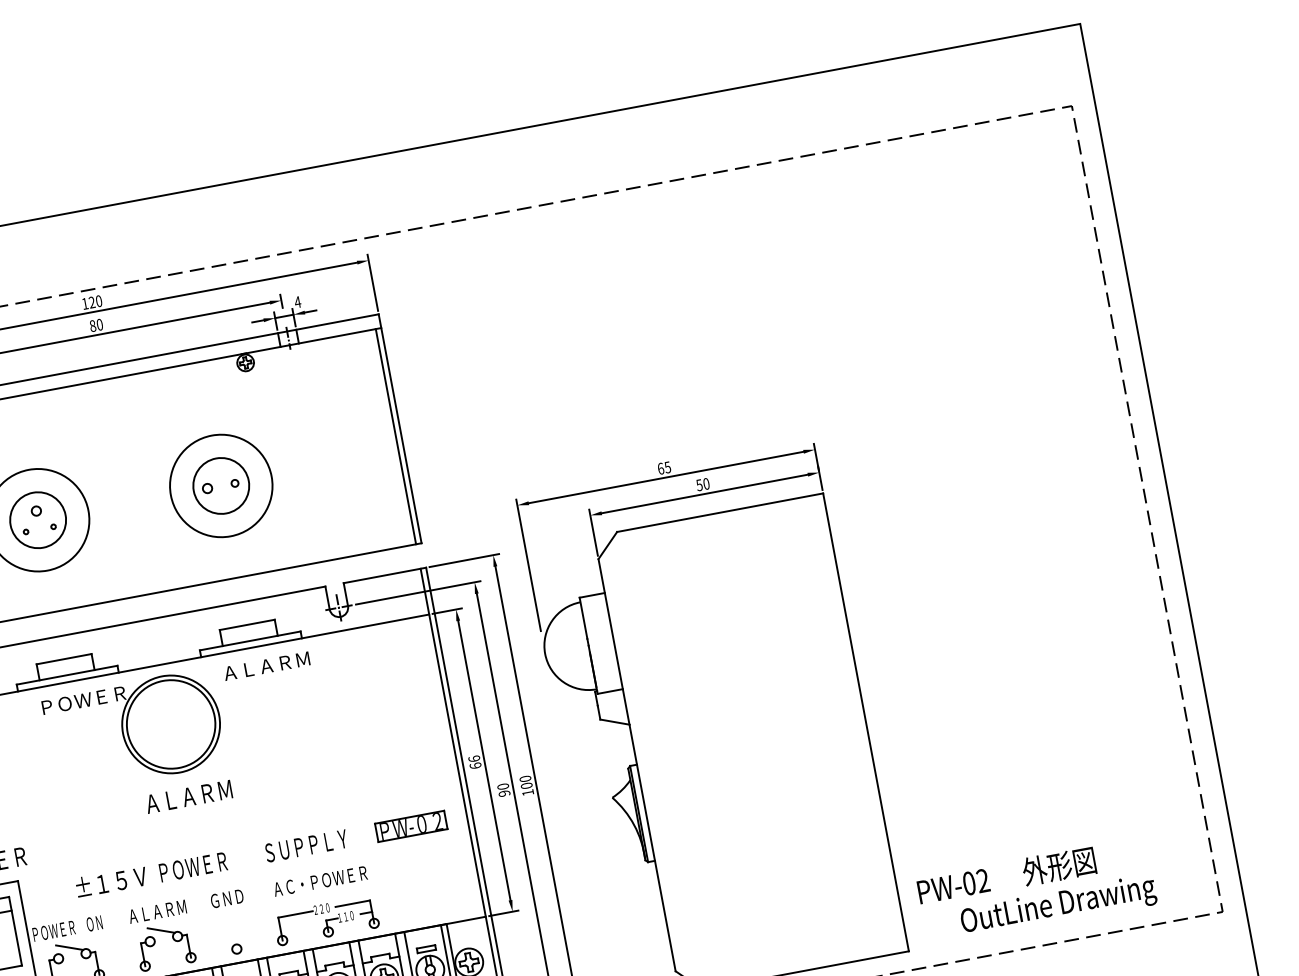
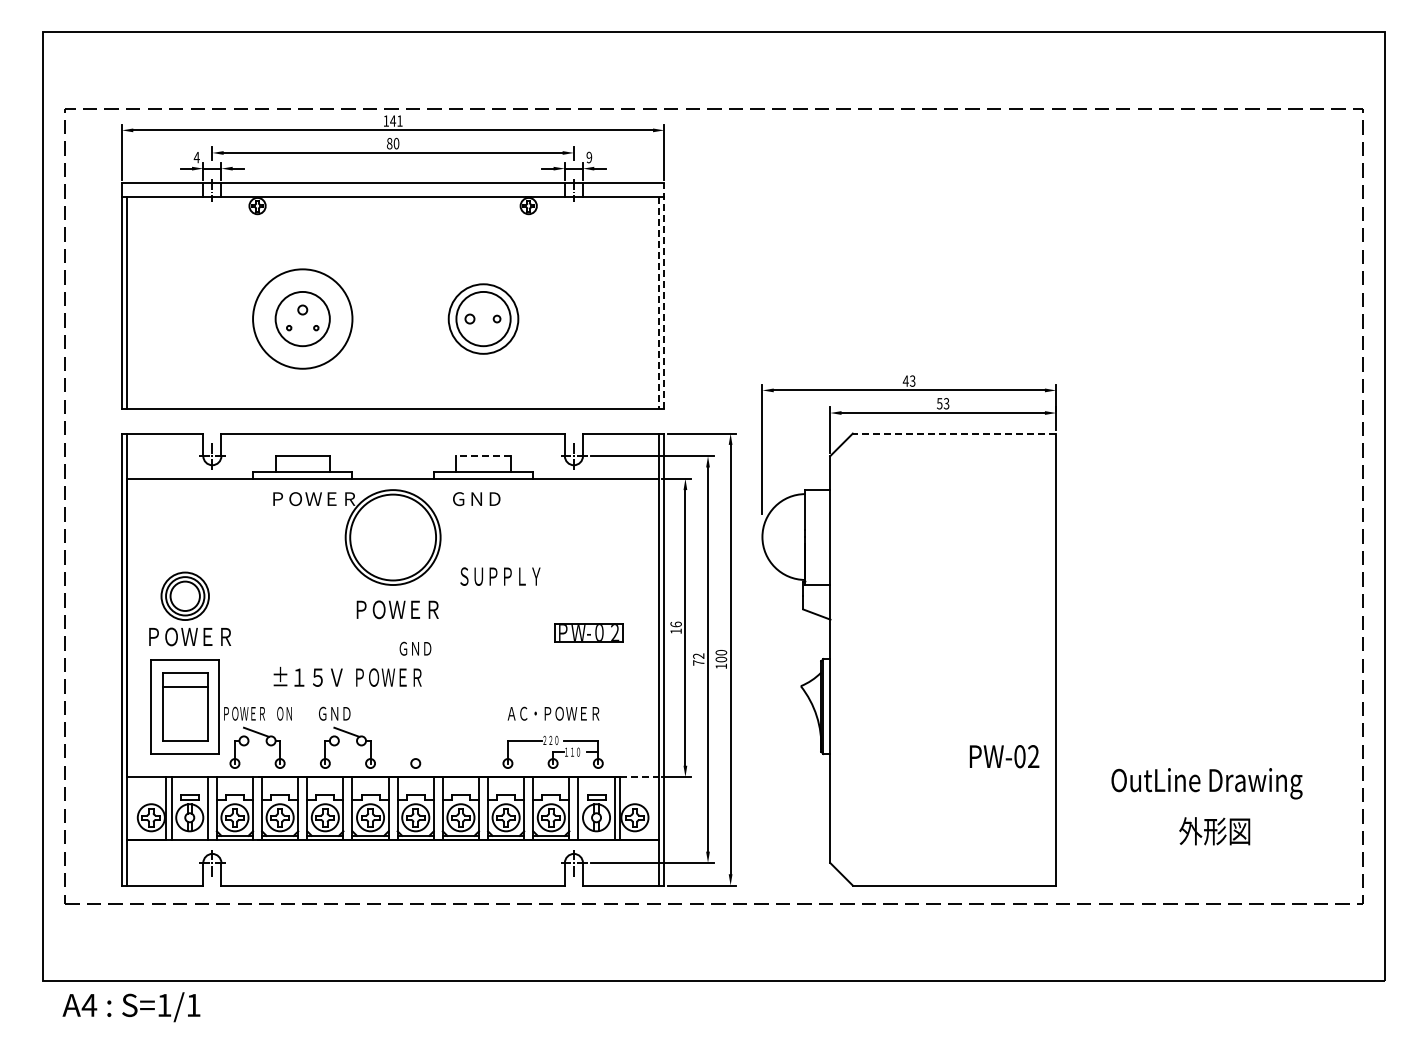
text: (95, 301) -> (396, 120), 120 -> 141
text: (297, 302) -> (589, 157), 4 -> 9
line: (400, 428) -> (664, 296), solid -> dashed
line: (395, 437) -> (658, 303), solid -> dashed
text: (663, 467) -> (908, 380), 65 -> 43
text: (706, 483) -> (946, 403), 50 -> 53
circle: (221, 485) -> (483, 318), size x0.7
line: (720, 512) -> (954, 433), solid -> dashed
line: (247, 625) -> (483, 456), solid -> dashed
text: (266, 666) -> (494, 499), ＡＬＡＲＭ -> ＧＮＤ
text: (474, 765) -> (675, 630), 66 -> 16
text: (503, 790) -> (698, 659), 90 -> 72
text: (189, 796) -> (397, 609), ＡＬＡＲＭ -> ＰＯＷＥＲ
part: (410, 826) -> (588, 632), moved
text: (306, 845) -> (500, 576), moved
text: (320, 881) -> (553, 713), moved
text: (953, 886) -> (1004, 756), moved
text: (227, 898) -> (415, 648), moved
text: (1058, 906) -> (1206, 783), moved
text: (157, 911) -> (346, 713), ＡＬＡＲＭ -> ＧＮＤ
part: (325, 919) -> (552, 751), moved
line: (467, 920) -> (640, 777), solid -> dashed

